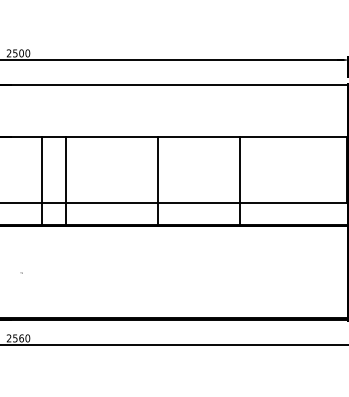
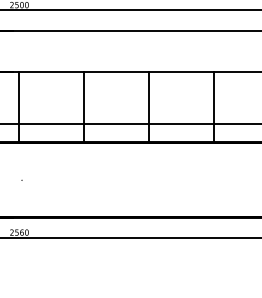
line: (41, 180) -> (18, 106), moved
line: (66, 180) -> (84, 106), moved
line: (157, 180) -> (148, 106), moved
line: (240, 180) -> (214, 106), moved

